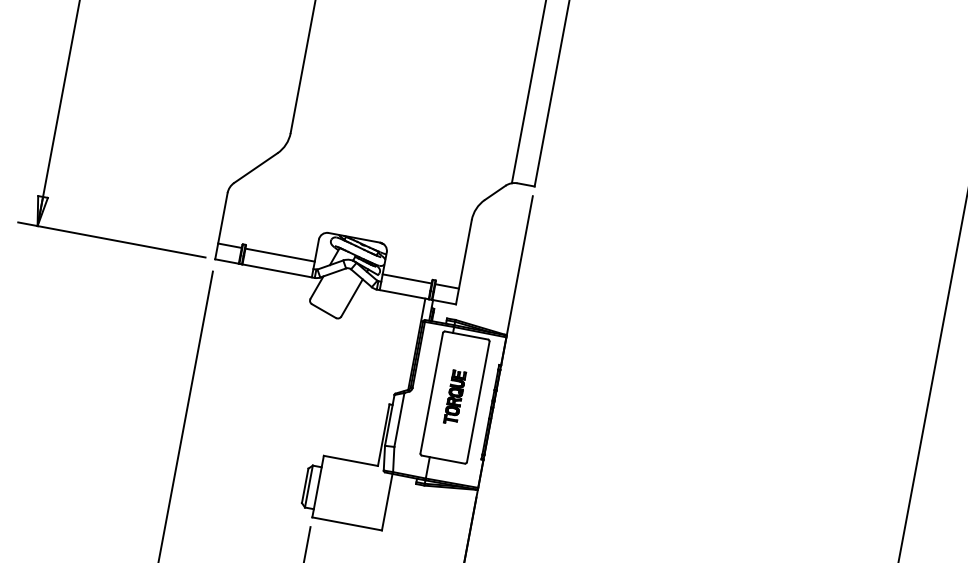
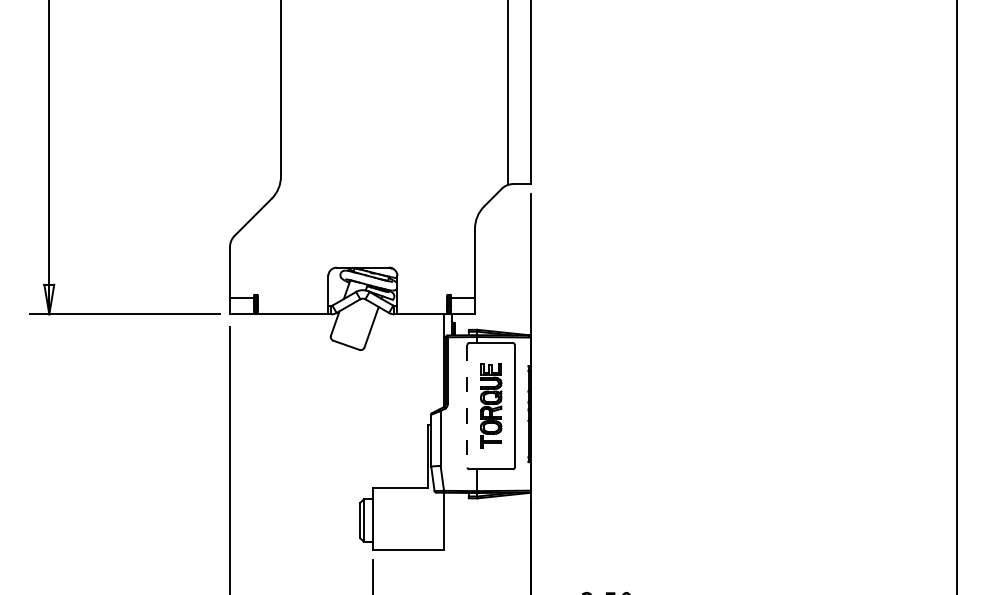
line: (279, 255) -> (292, 298), removed
line: (407, 279) -> (422, 298), removed
line: (431, 393) -> (467, 406), solid -> dashed
part: (454, 397) -> (490, 406), size x1.6

